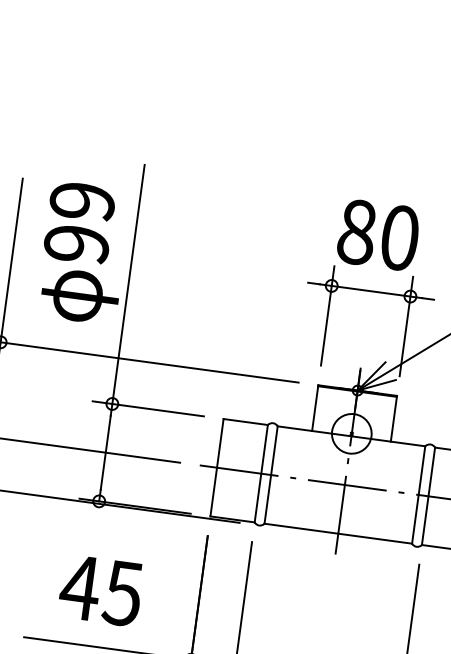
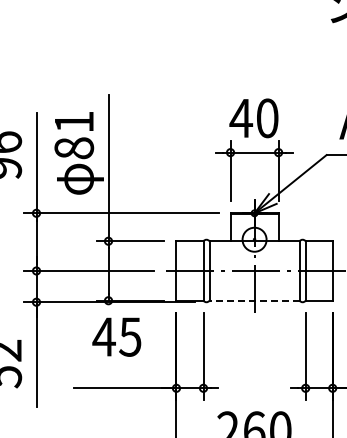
text: (80, 223) -> (74, 135), 99 -> 81
text: (357, 232) -> (241, 118), 80 -> 40
line: (338, 533) -> (254, 300), solid -> dashed
text: (100, 589) -> (116, 336), moved

